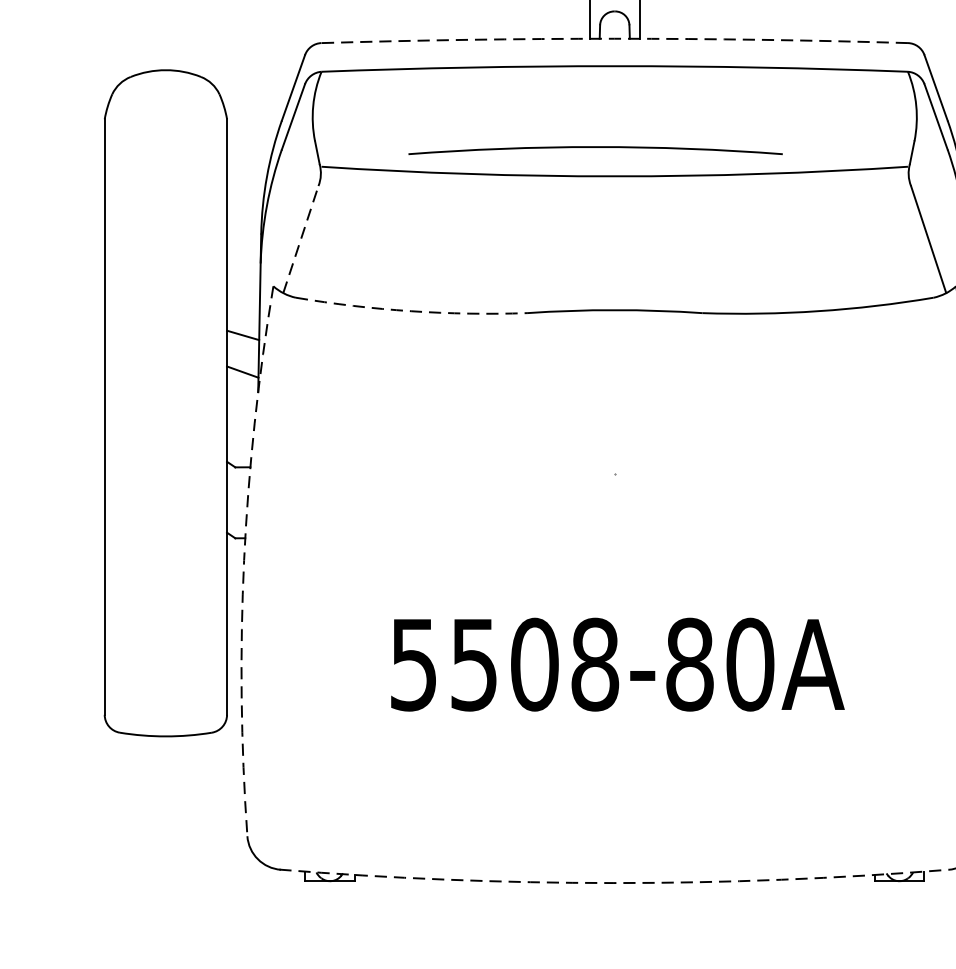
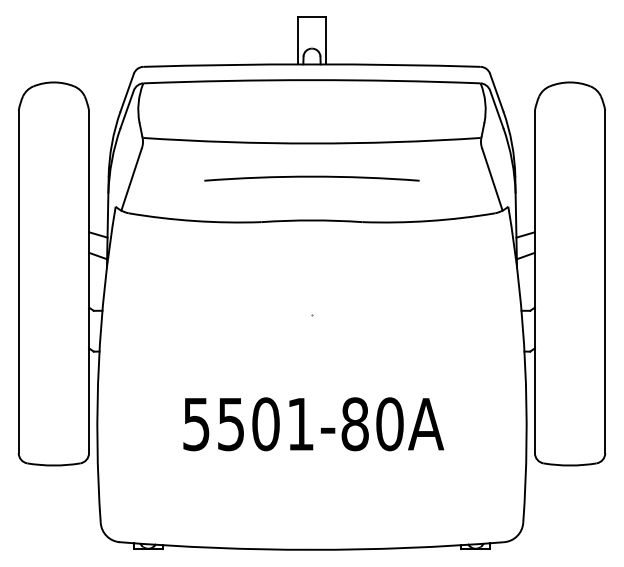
arc: (615, 38) -> (312, 64), dashed -> solid
arc: (594, 148) -> (311, 177), moved
line: (300, 238) -> (131, 179), dashed -> solid
arc: (410, 312) -> (194, 221), dashed -> solid
arc: (243, 560) -> (98, 364), dashed -> solid
text: (594, 665) -> (300, 424), 5508-80A -> 5501-80A
arc: (613, 882) -> (311, 549), dashed -> solid

